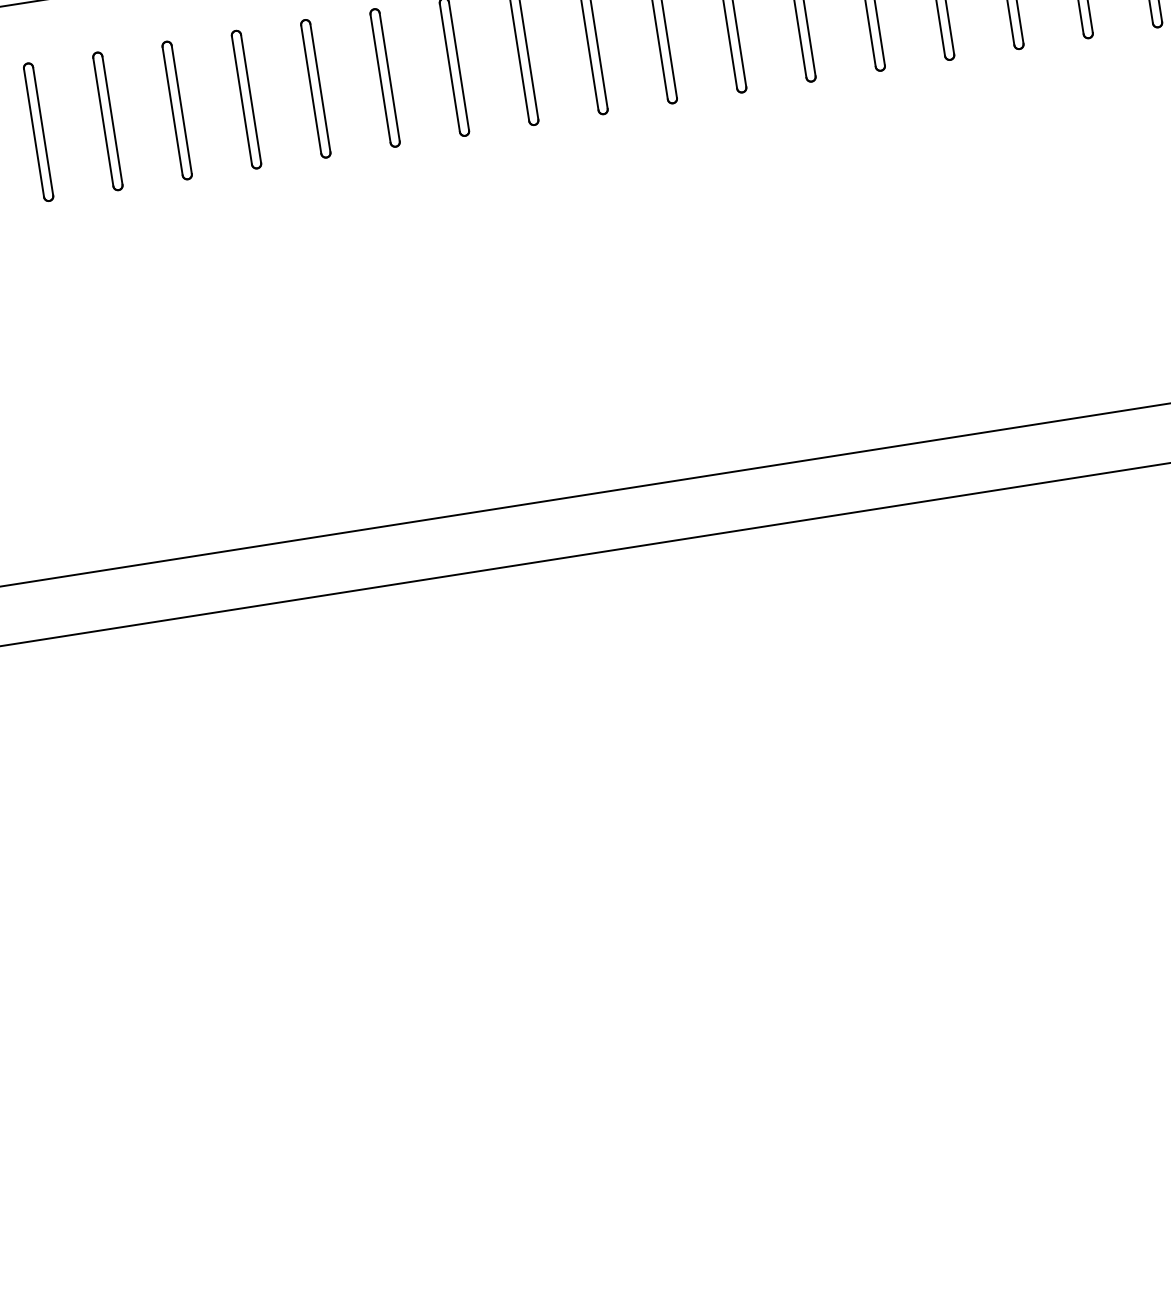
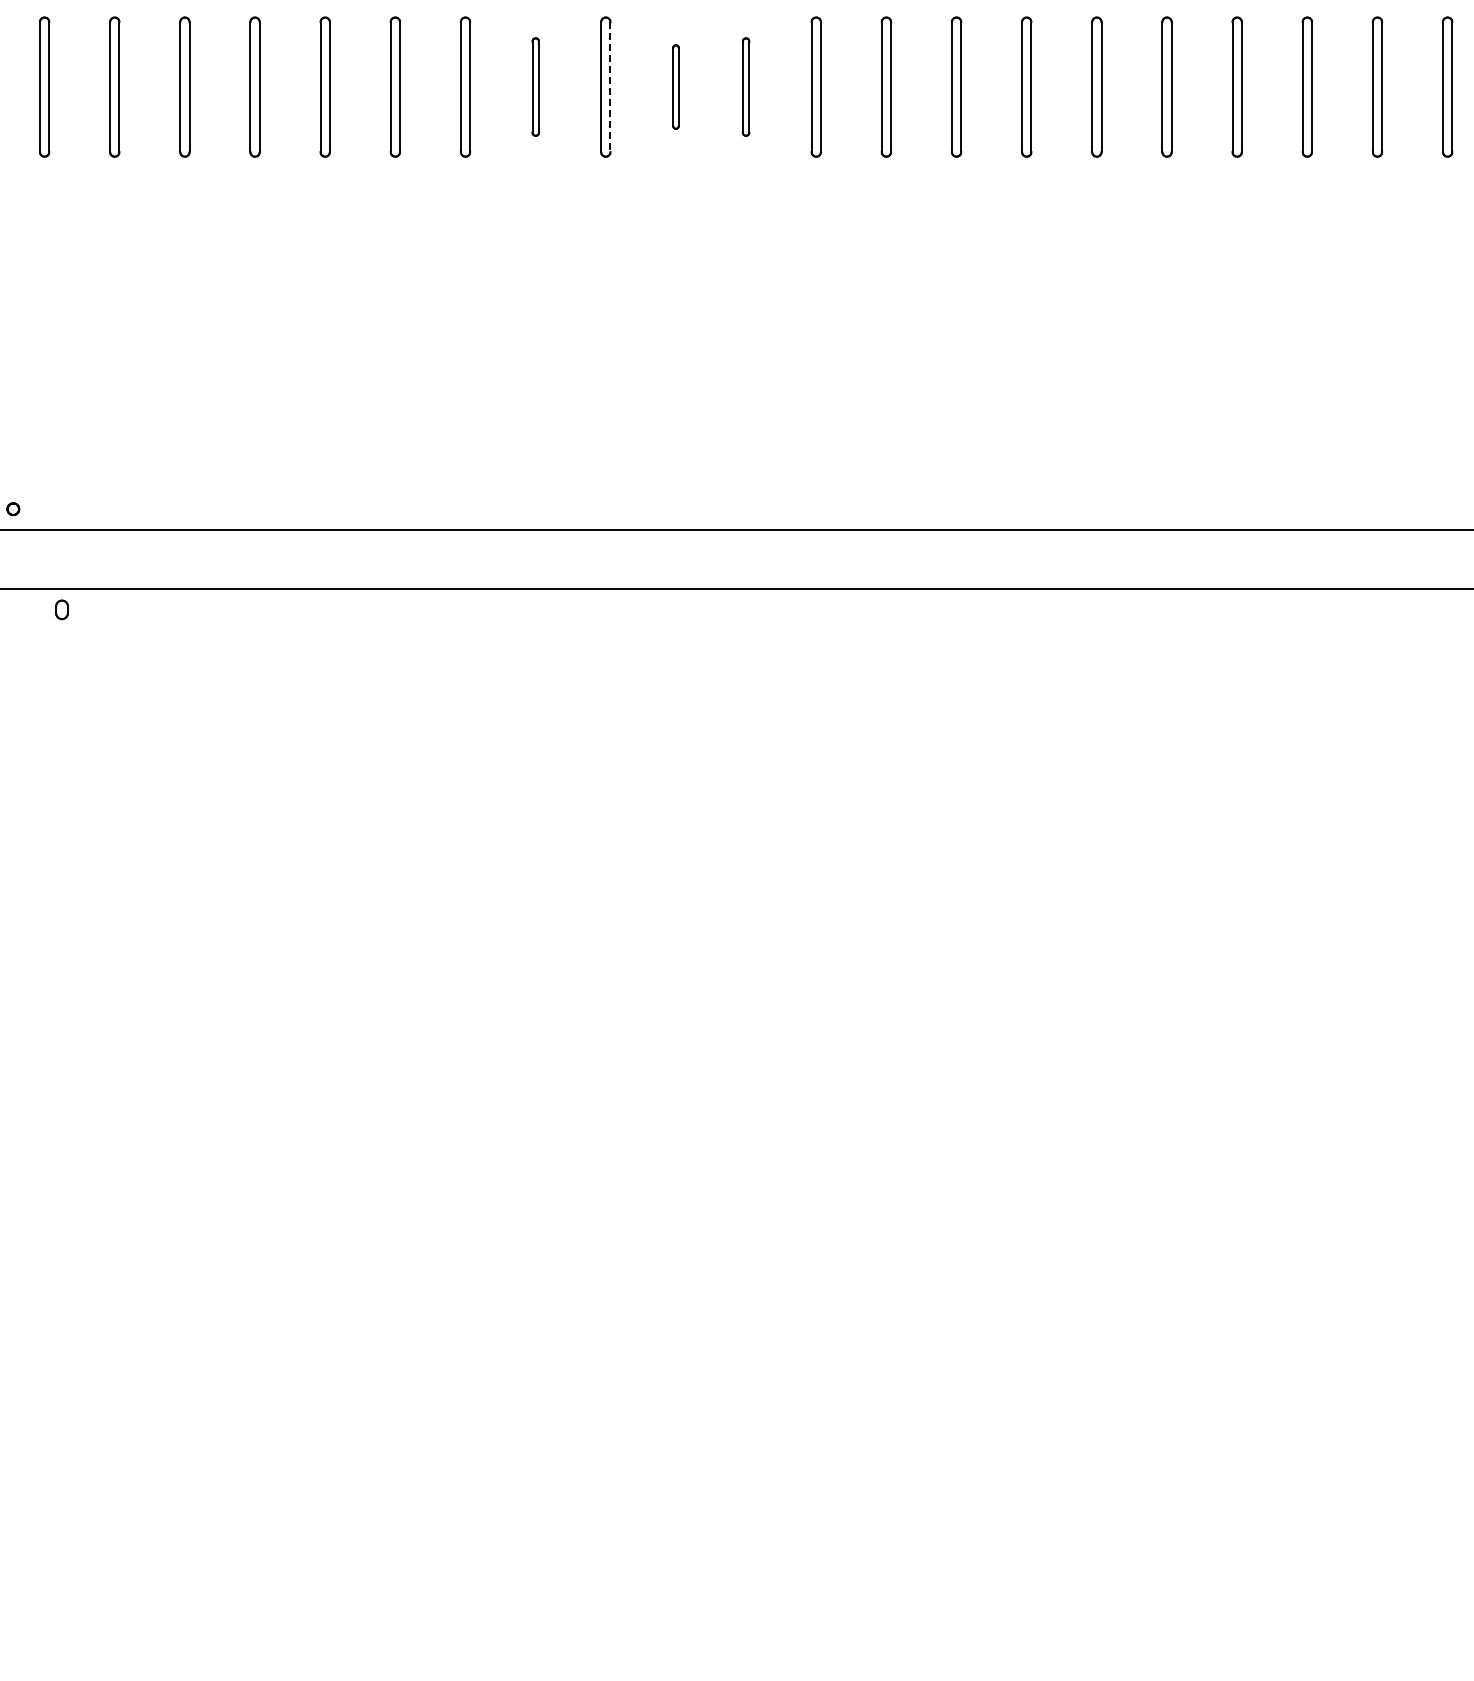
part: (315, 88) -> (745, 86), size x0.7
part: (245, 99) -> (675, 86), size x0.6
line: (181, 110) -> (610, 87), solid -> dashed
part: (107, 120) -> (535, 86), size x0.7

